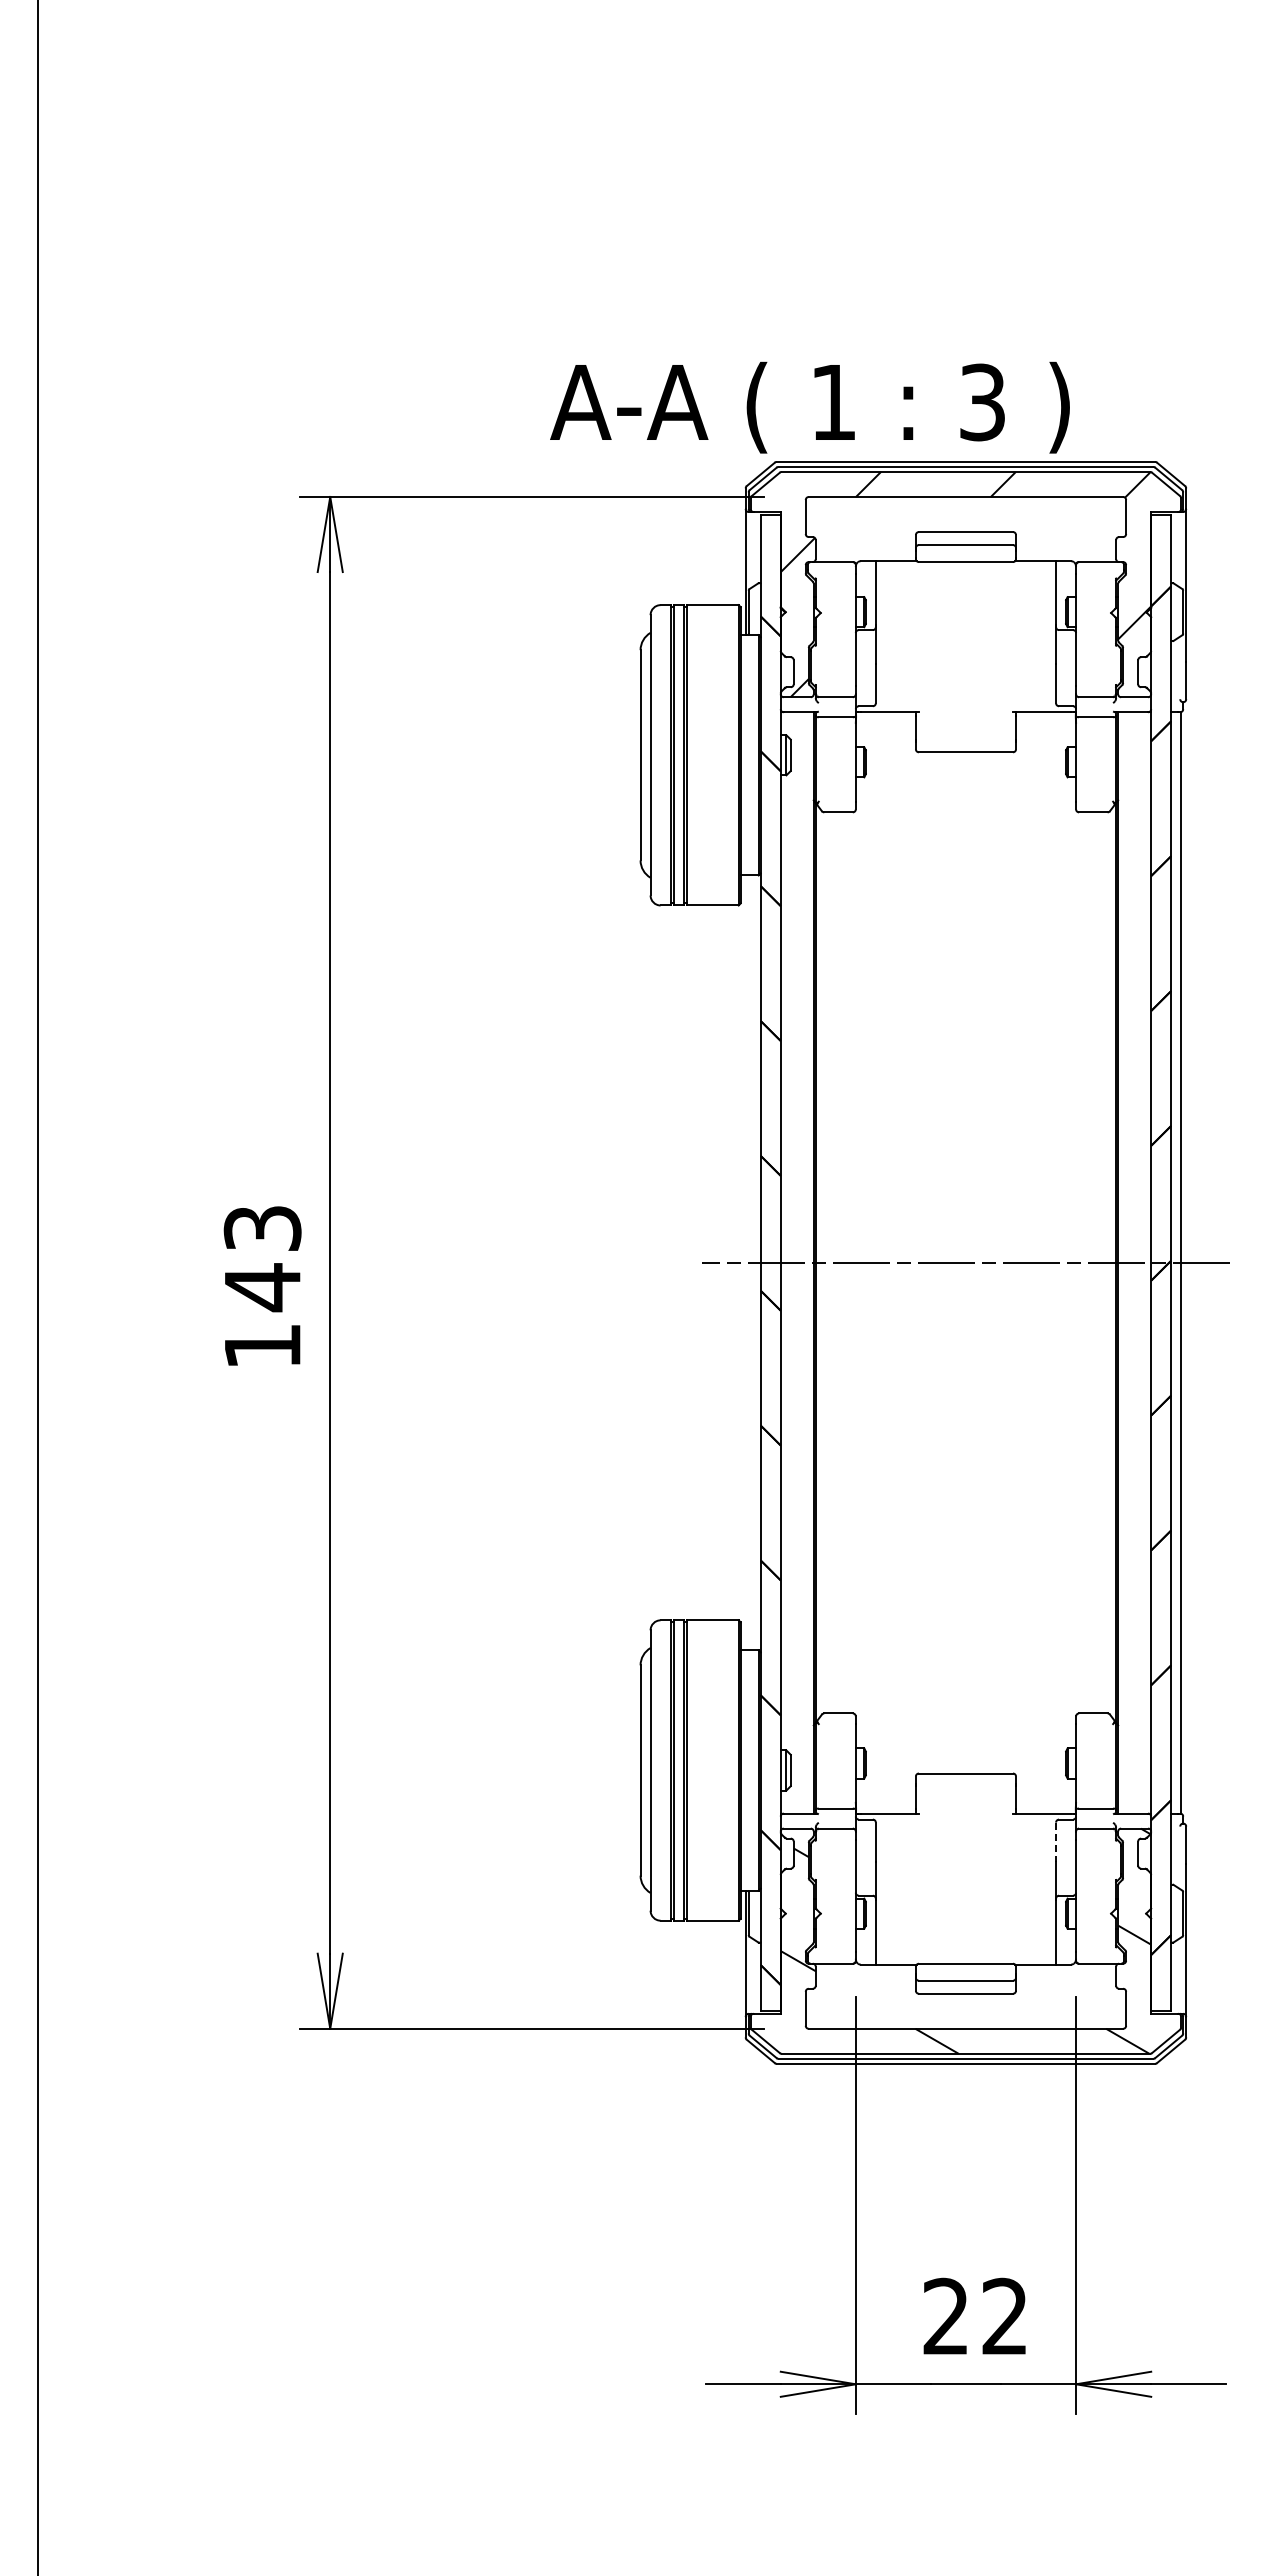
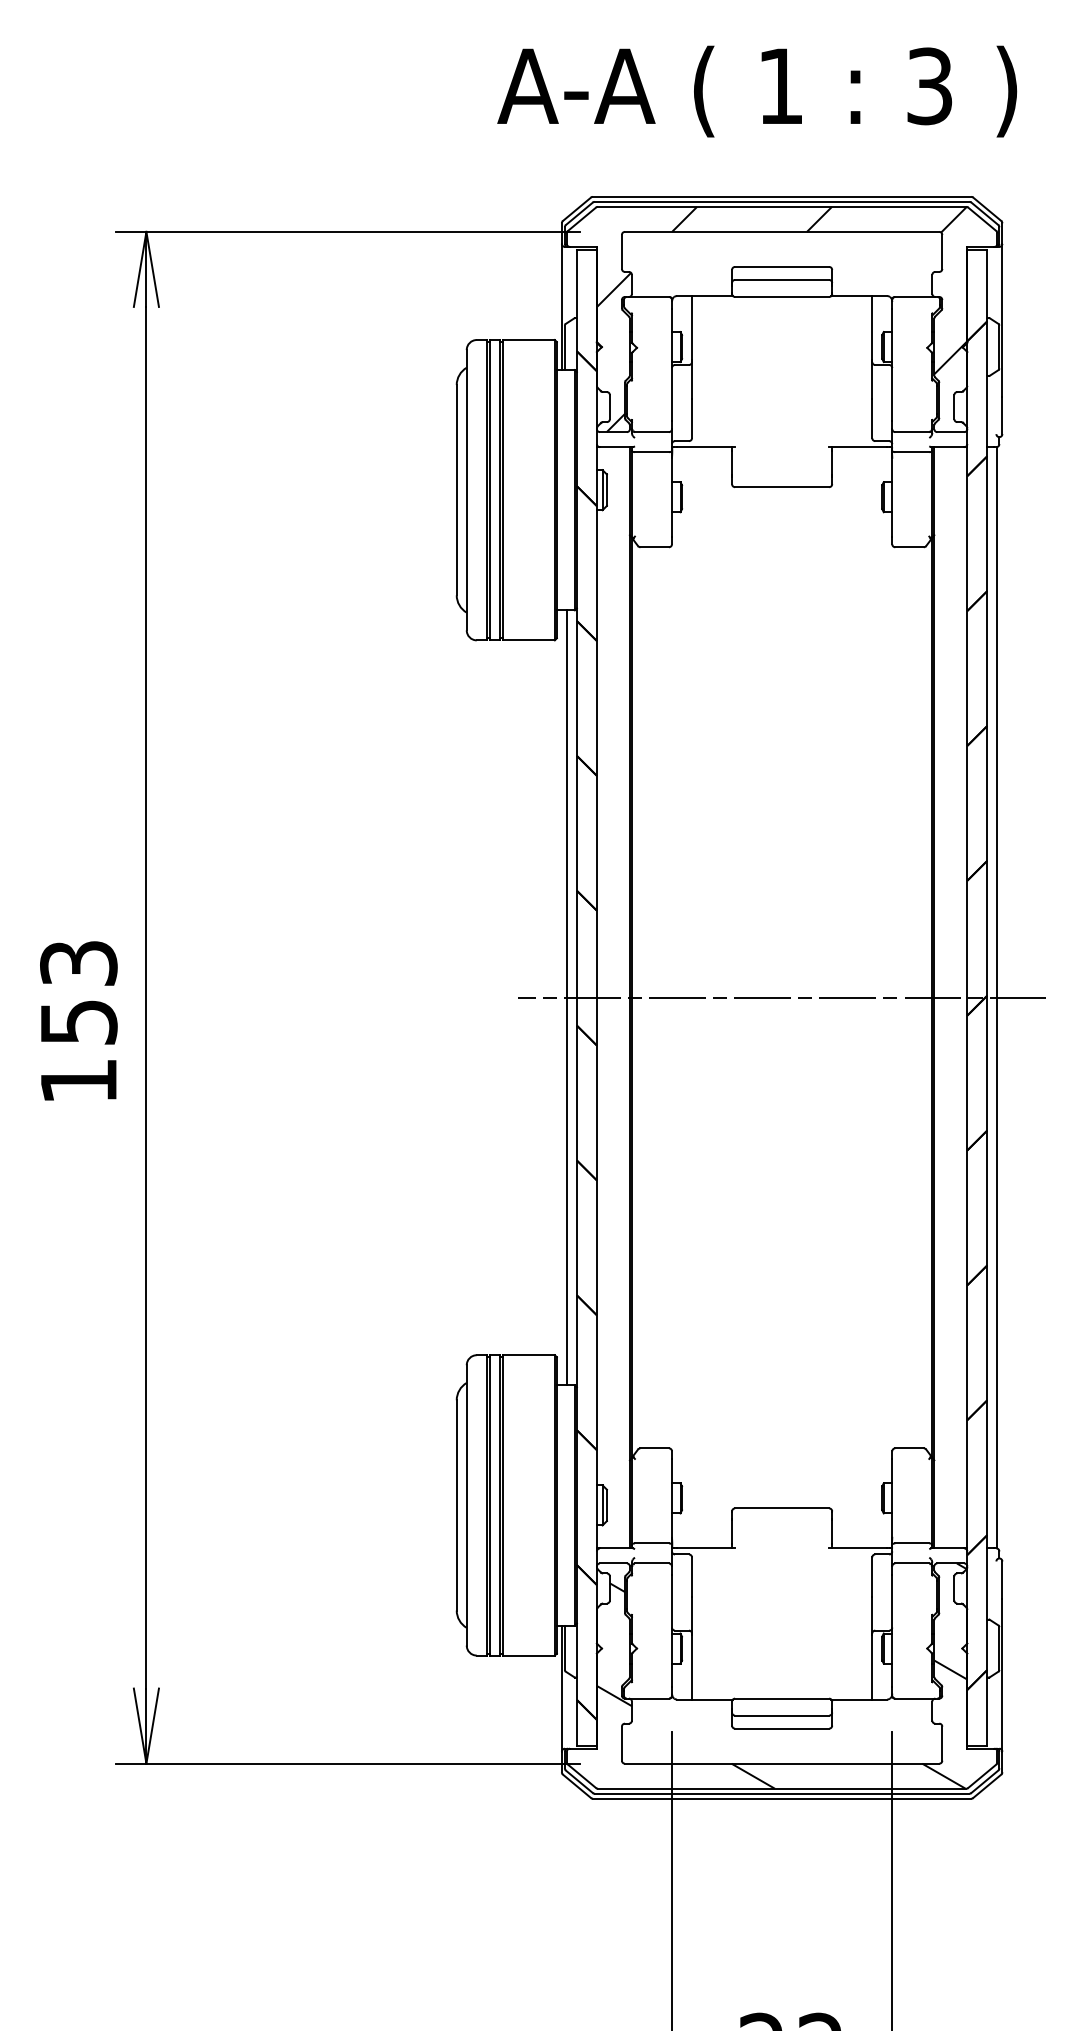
text: (809, 407) -> (756, 91), moved
line: (750, 1262) -> (566, 997), added
text: (263, 1287) -> (79, 1022), 143 -> 153
line: (1056, 1842) -> (872, 1577), dashed -> solid

